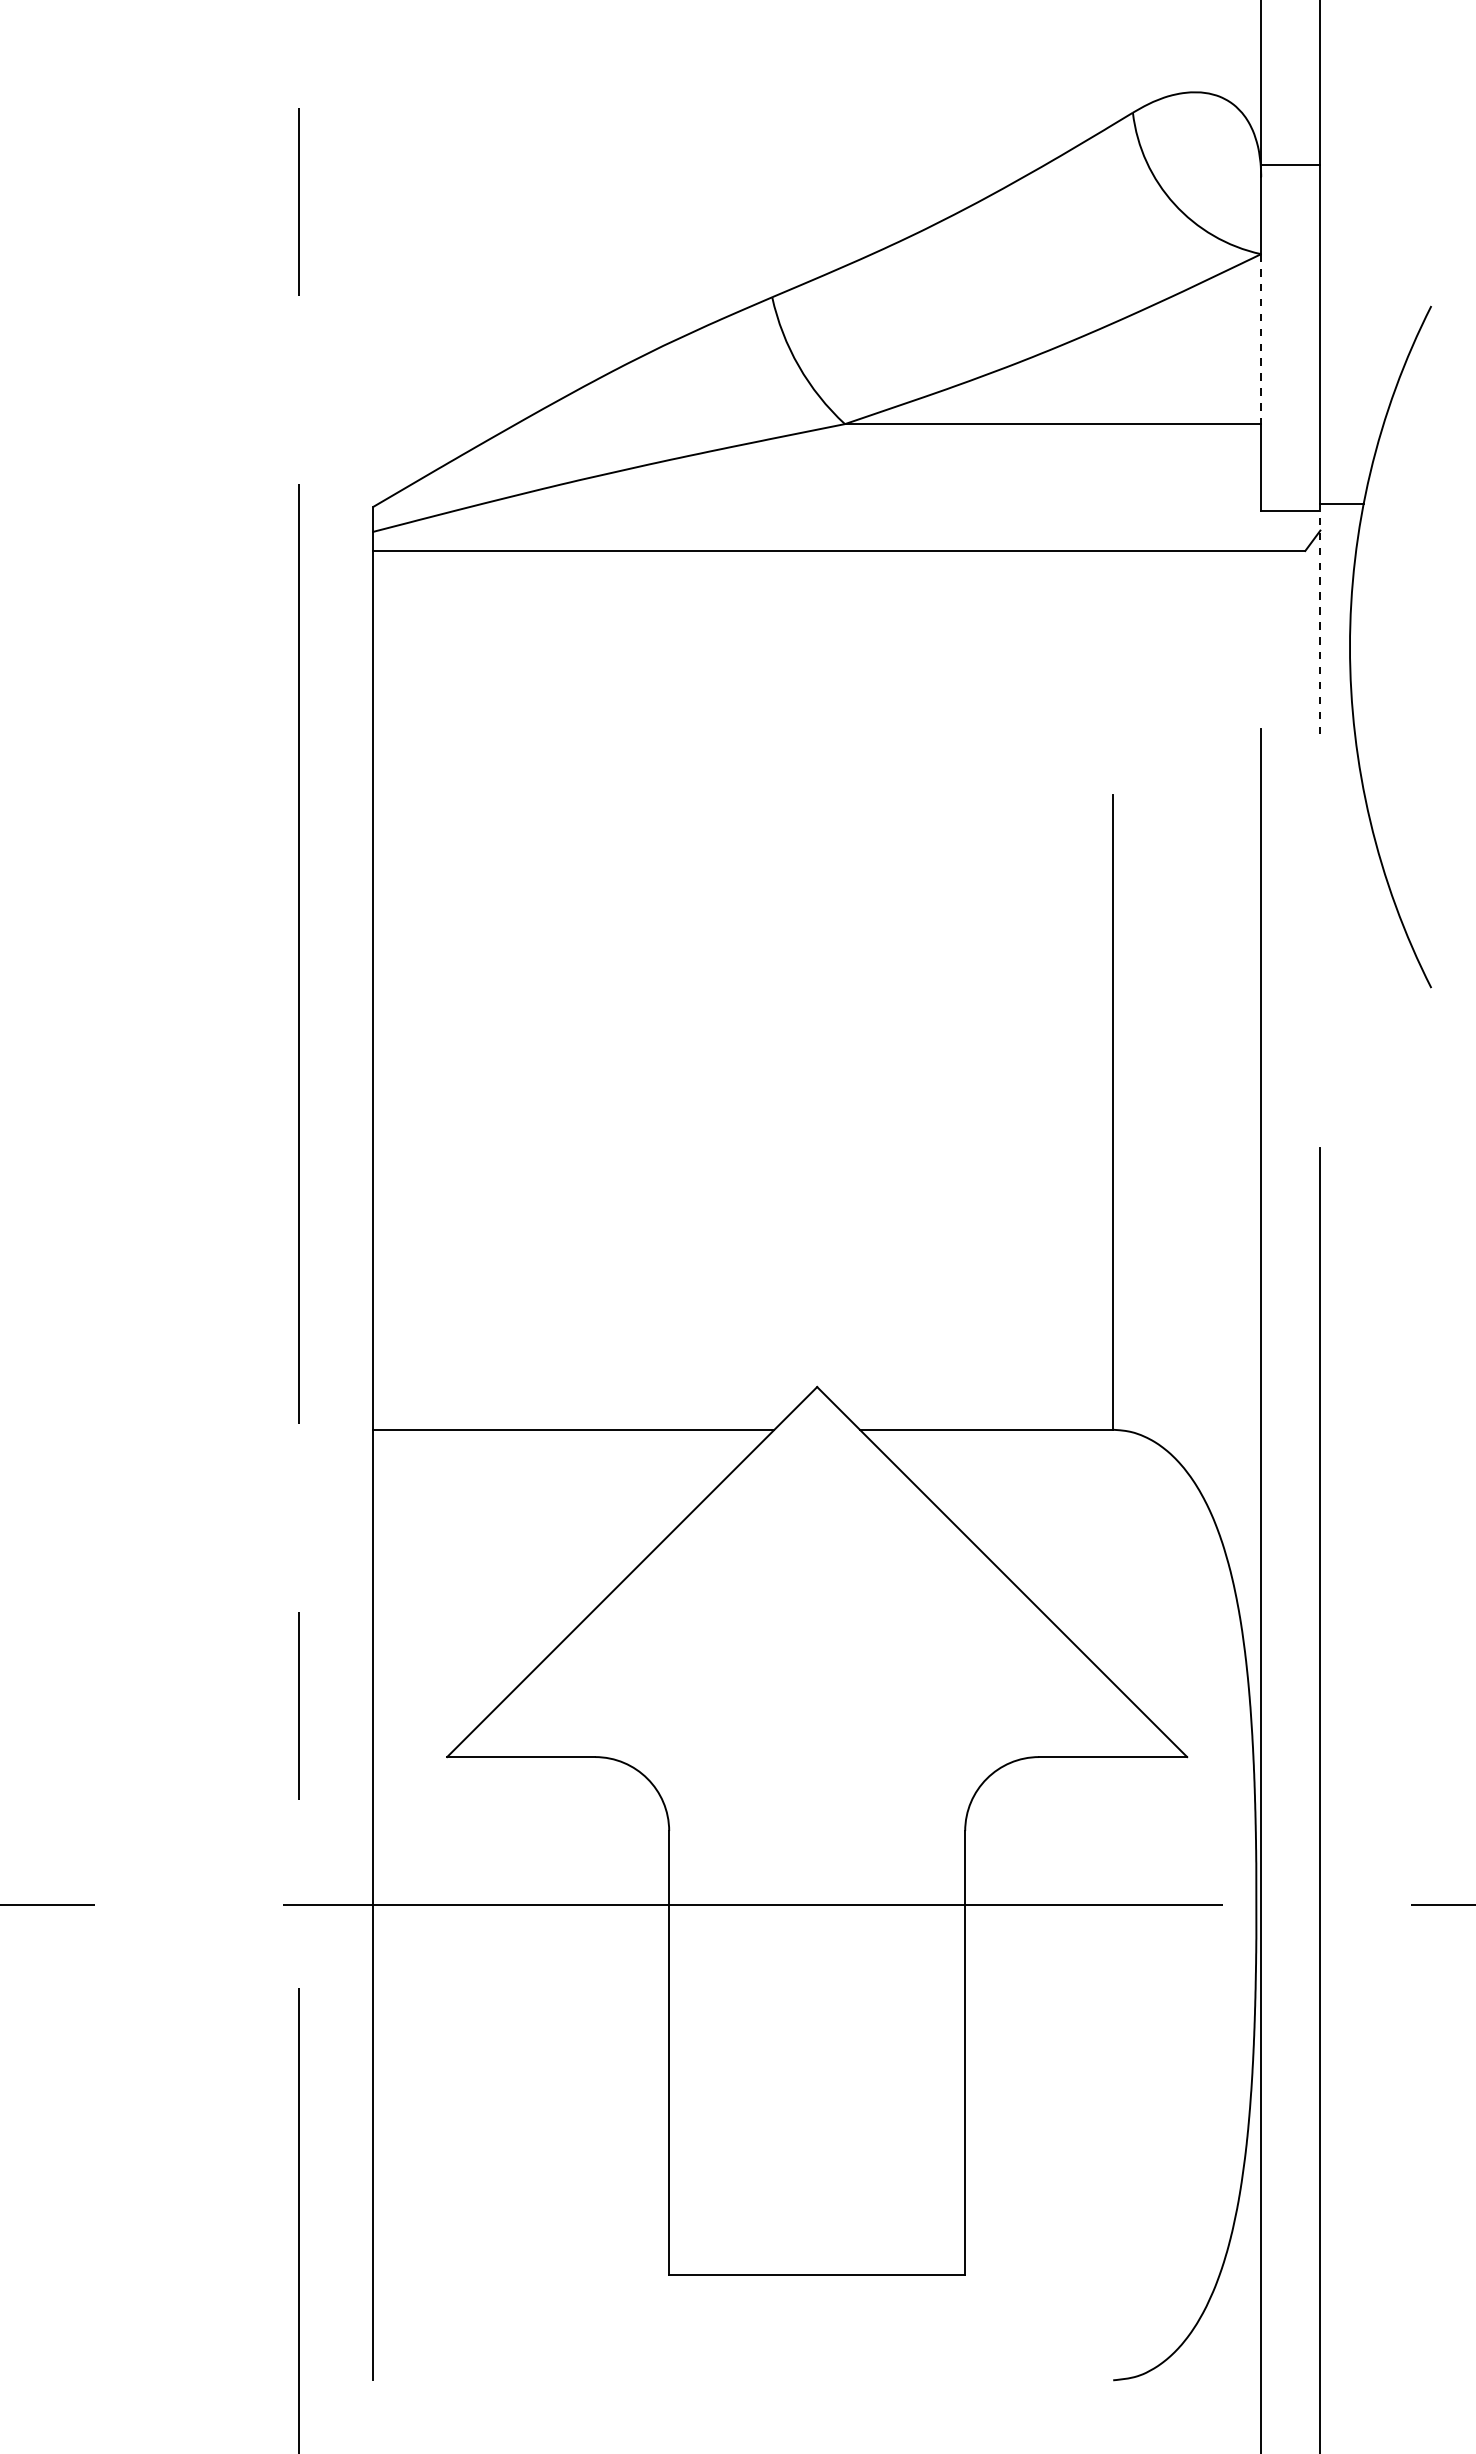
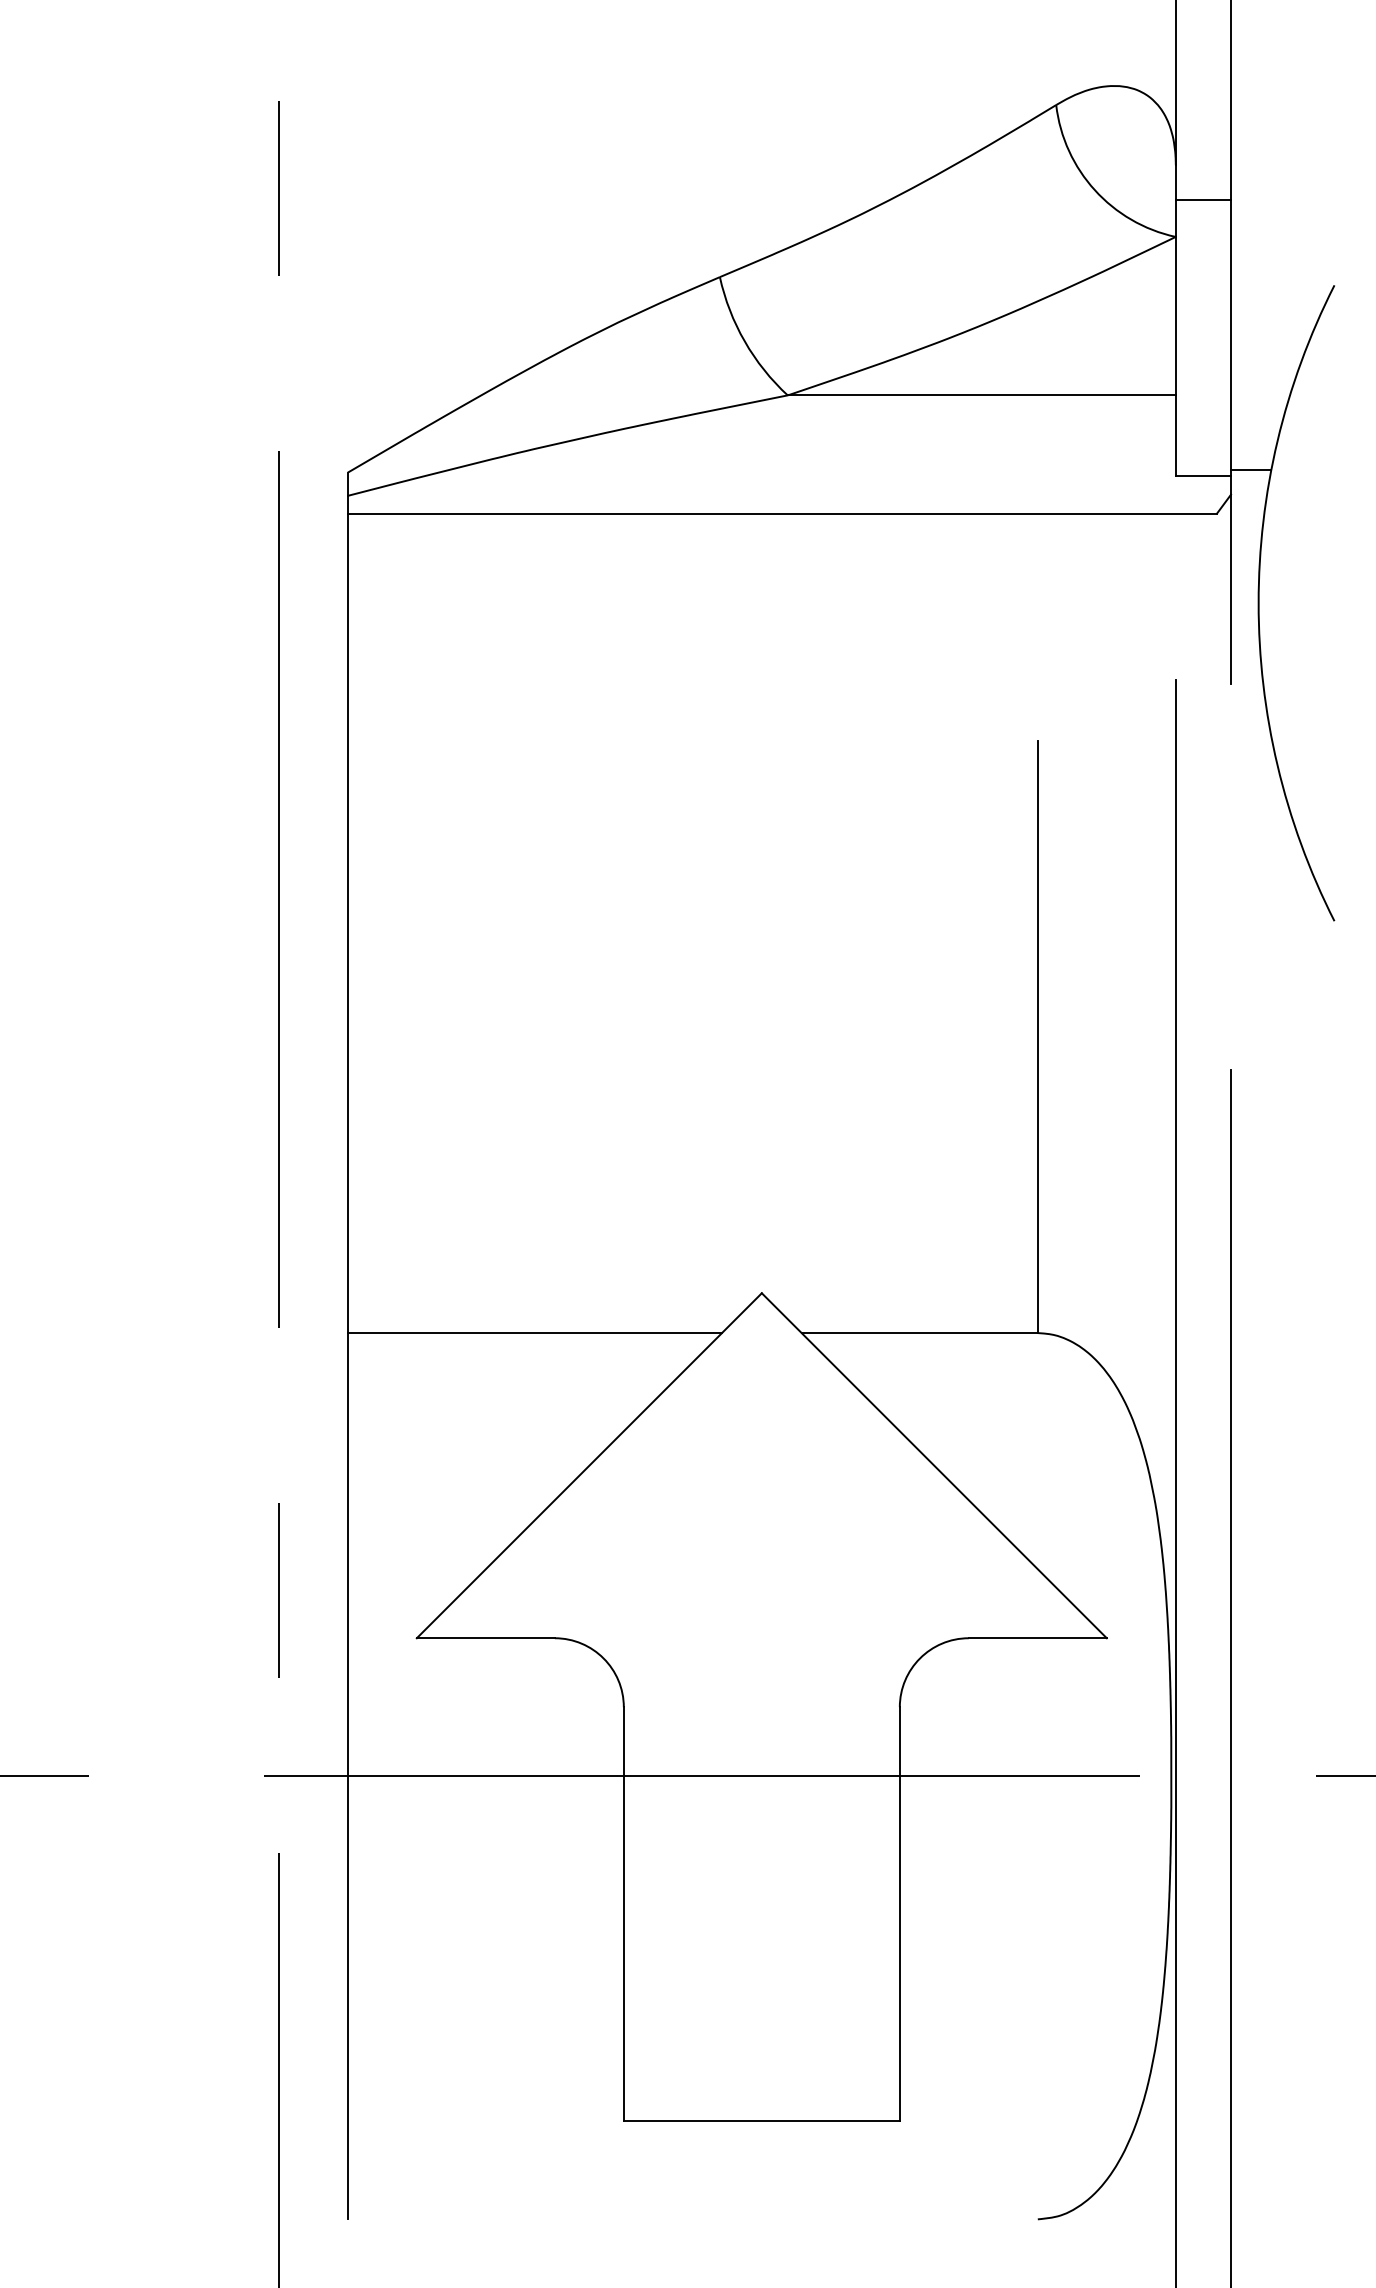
line: (1290, 164) -> (1203, 199), moved
line: (1260, 339) -> (1175, 316), dashed -> solid
line: (1320, 618) -> (1231, 576), dashed -> solid

